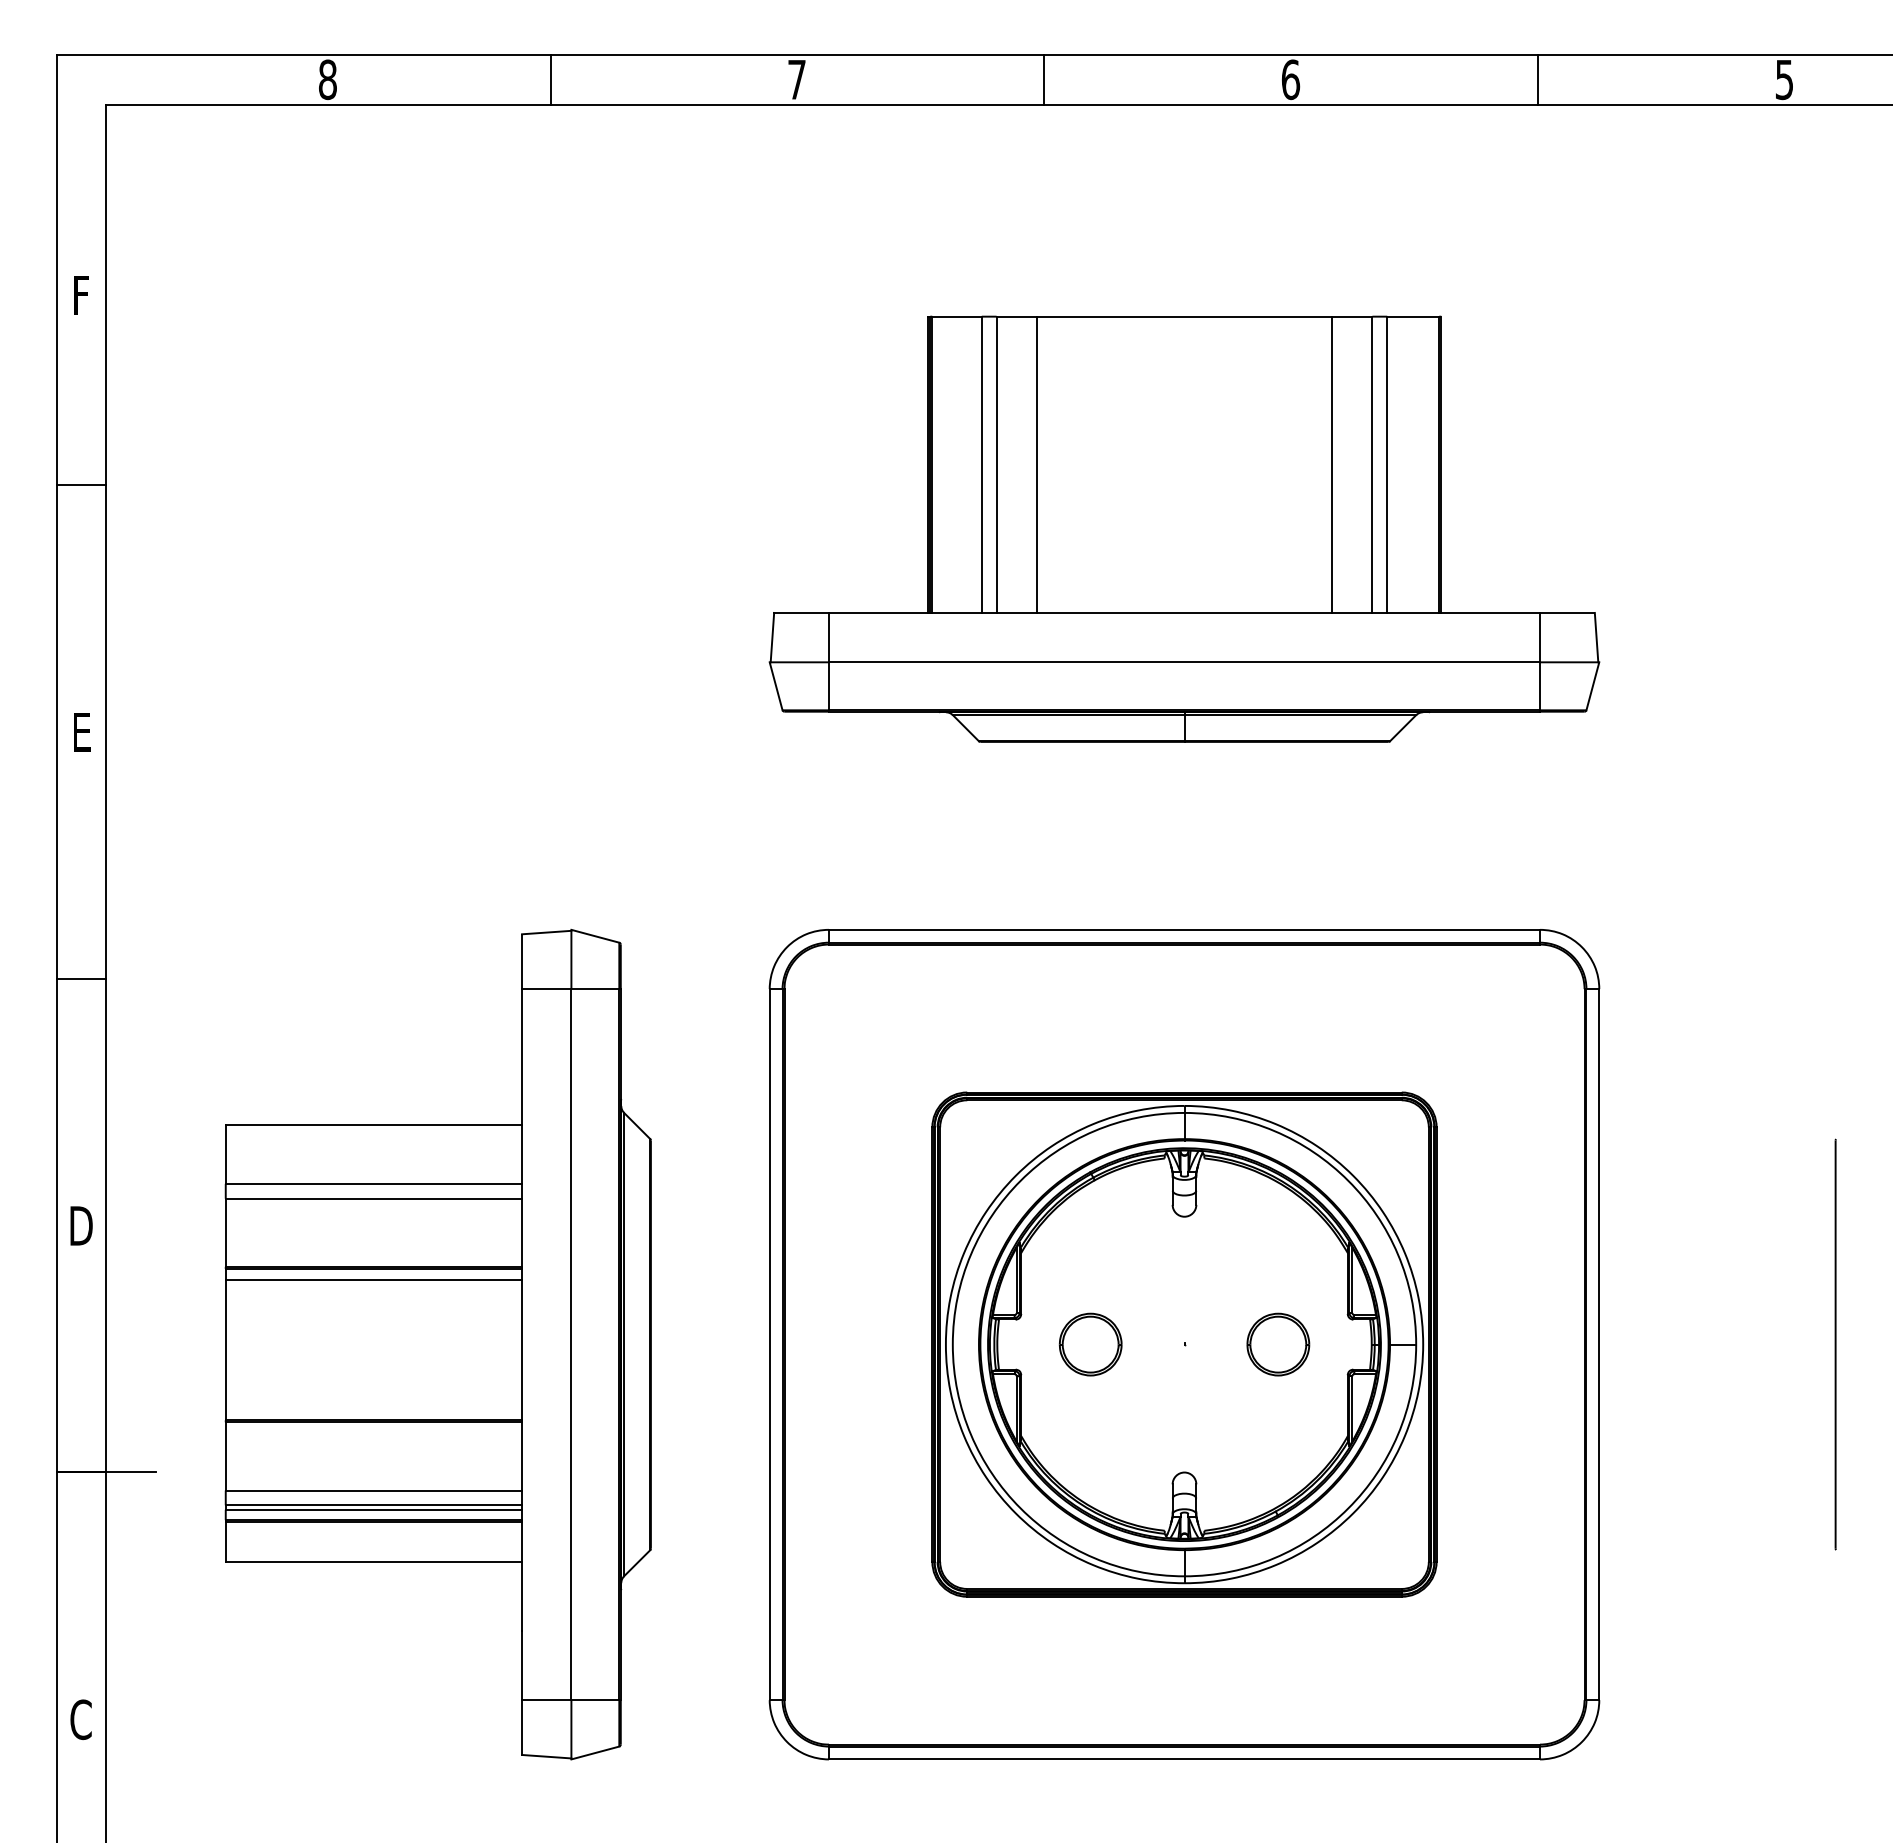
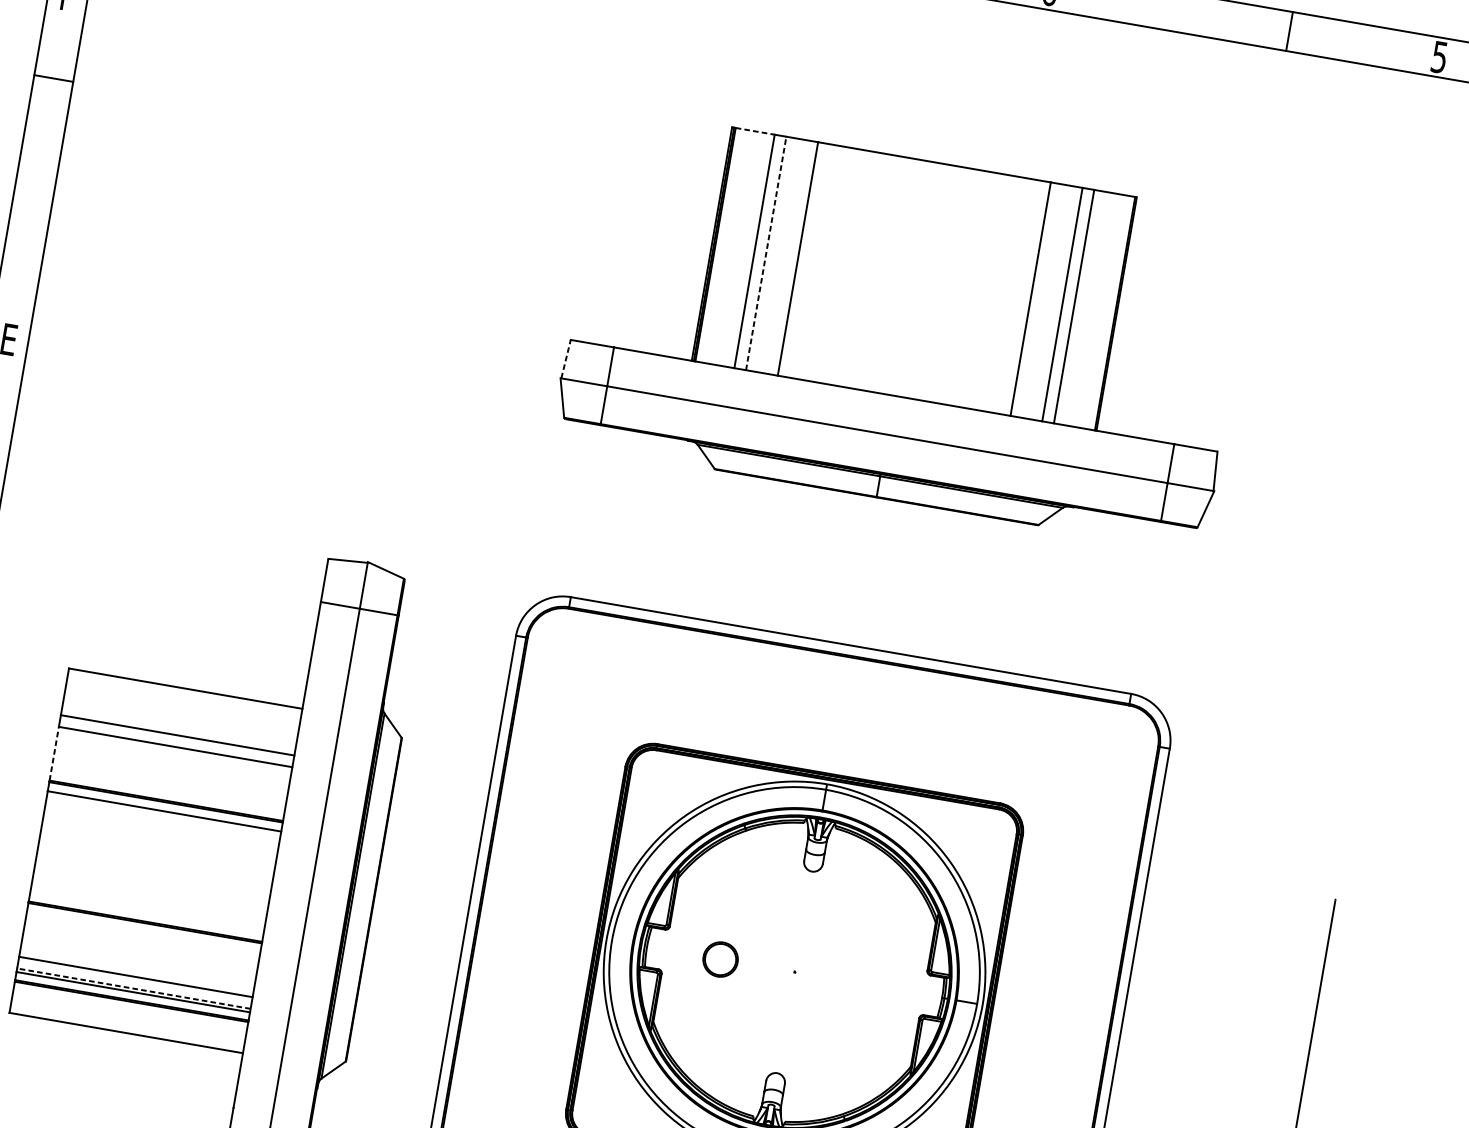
line: (1538, 79) -> (1289, 31), moved
line: (957, 316) -> (755, 131), solid -> dashed
line: (996, 464) -> (766, 253), solid -> dashed
line: (81, 484) -> (53, 78), moved
line: (772, 637) -> (566, 359), solid -> dashed
line: (225, 1232) -> (54, 753), solid -> dashed
part: (1090, 1344) -> (720, 959), size x0.7
part: (1278, 1344) -> (868, 985), removed
line: (373, 1505) -> (133, 988), solid -> dashed

